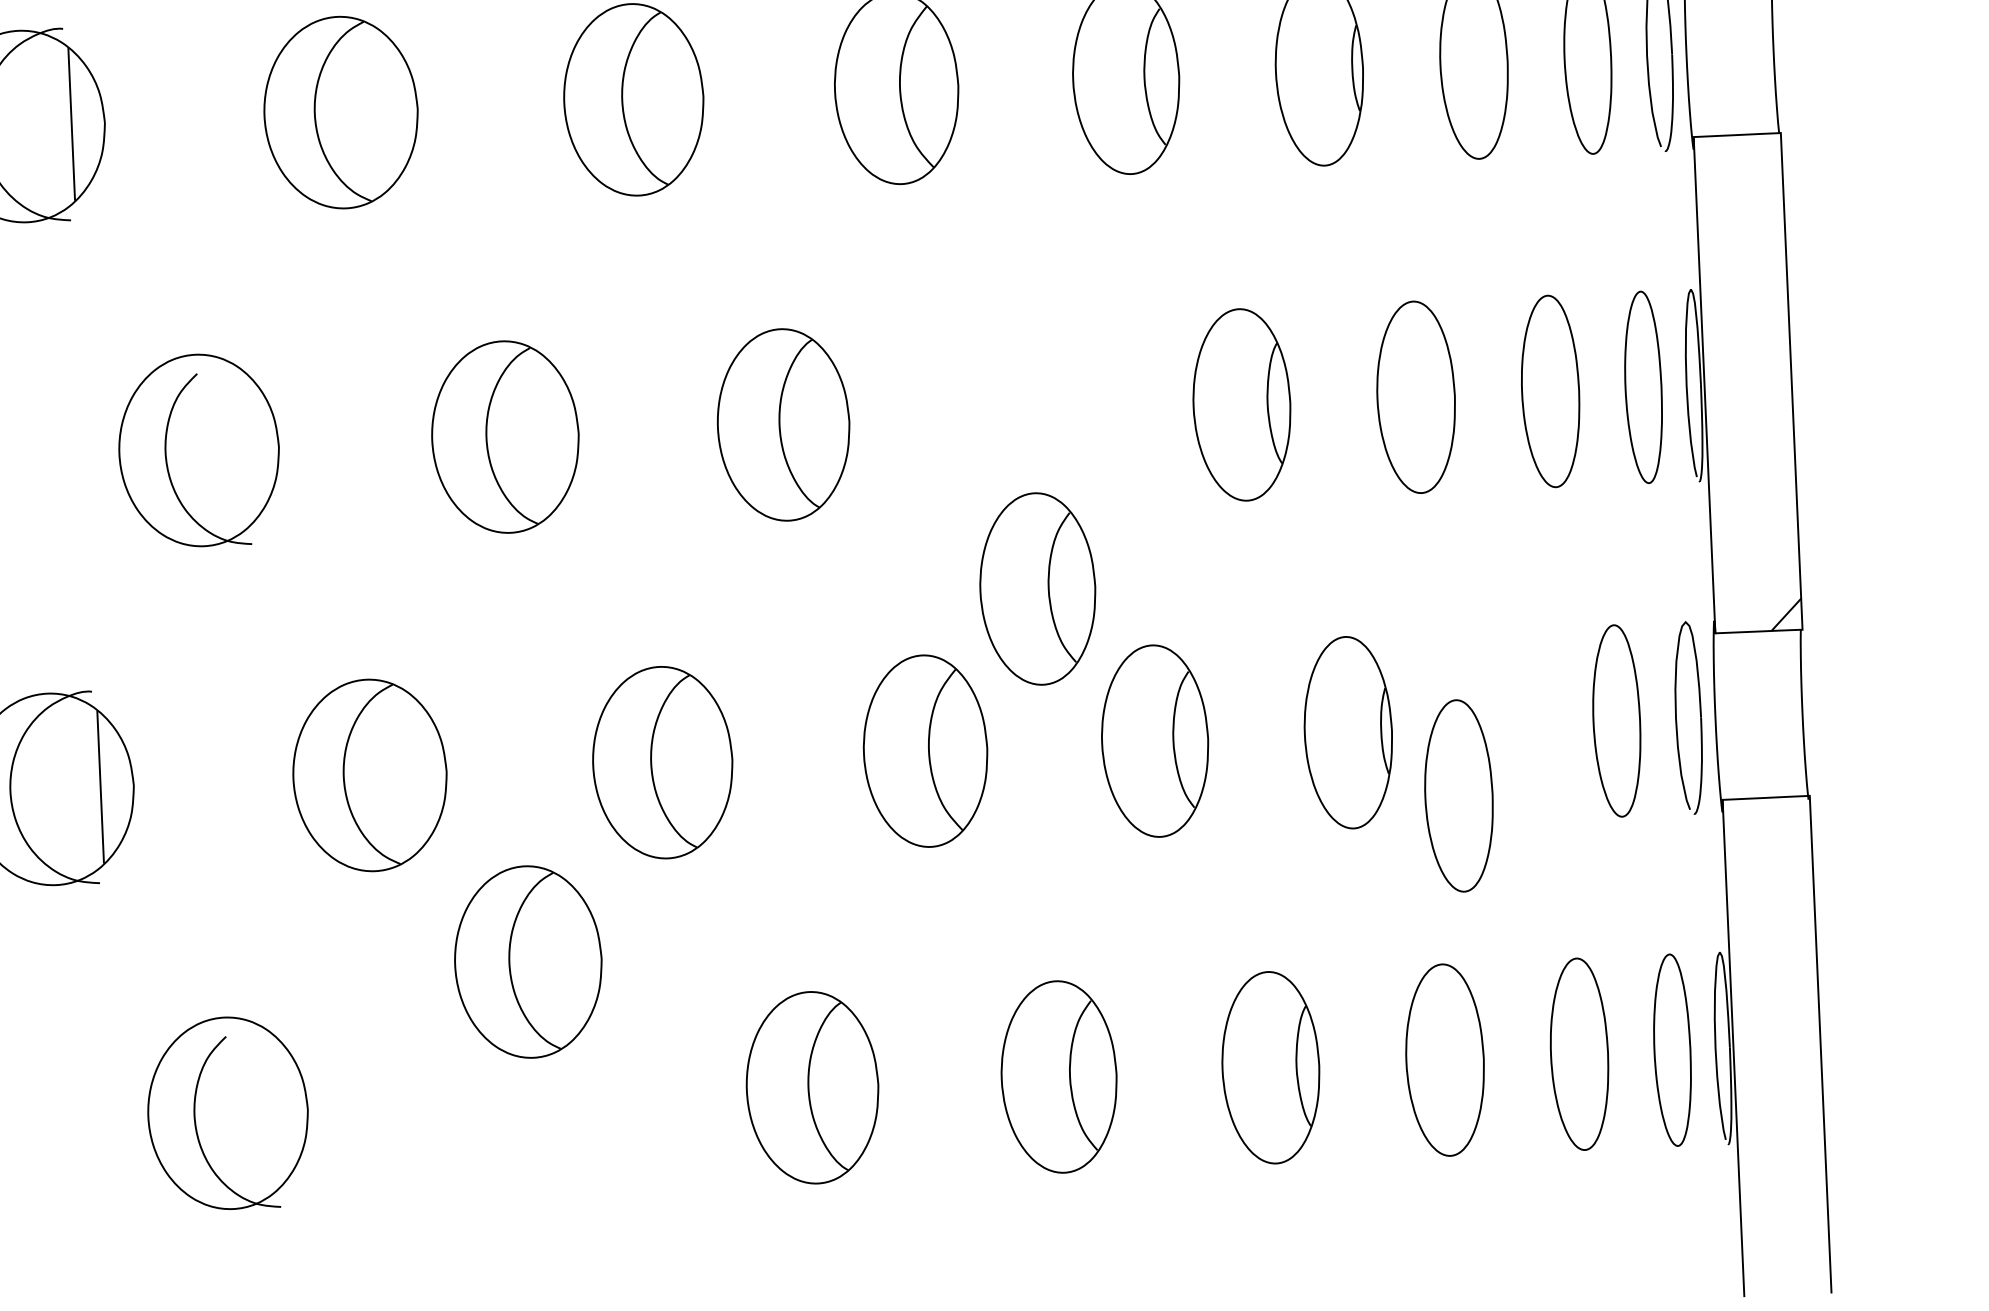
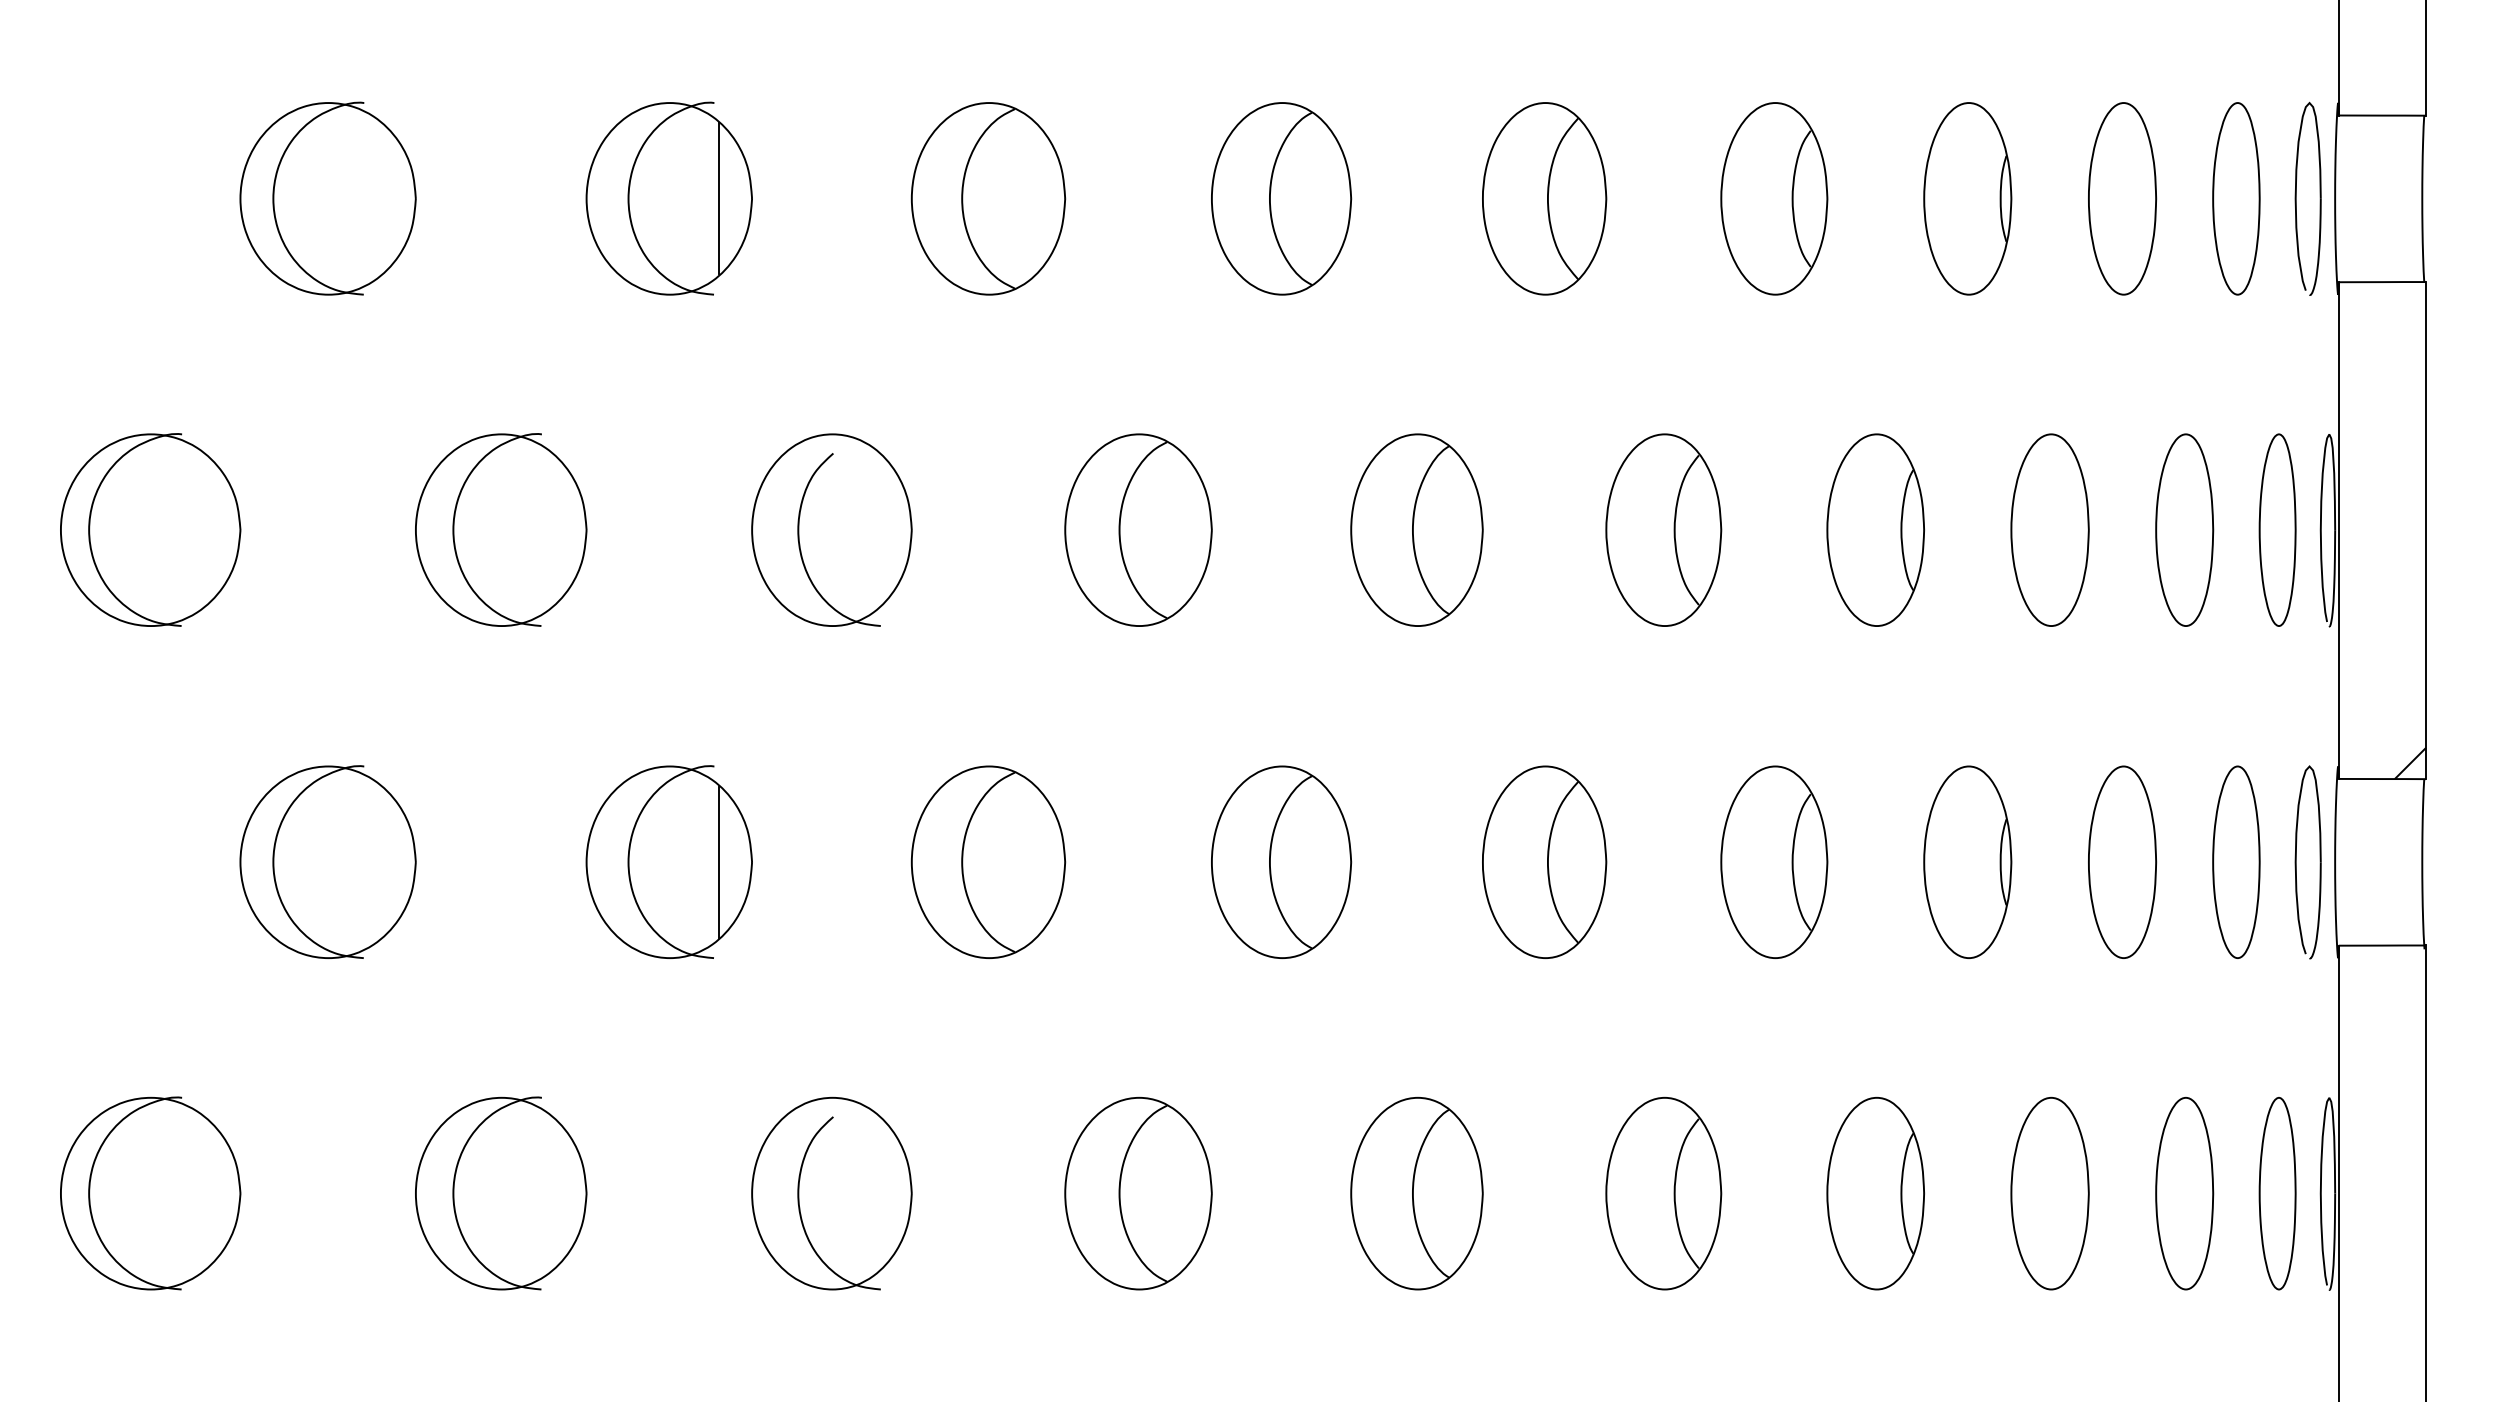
part: (1037, 588) -> (1663, 529), moved
part: (1458, 795) -> (2122, 861), moved
part: (528, 961) -> (1138, 1193), moved

